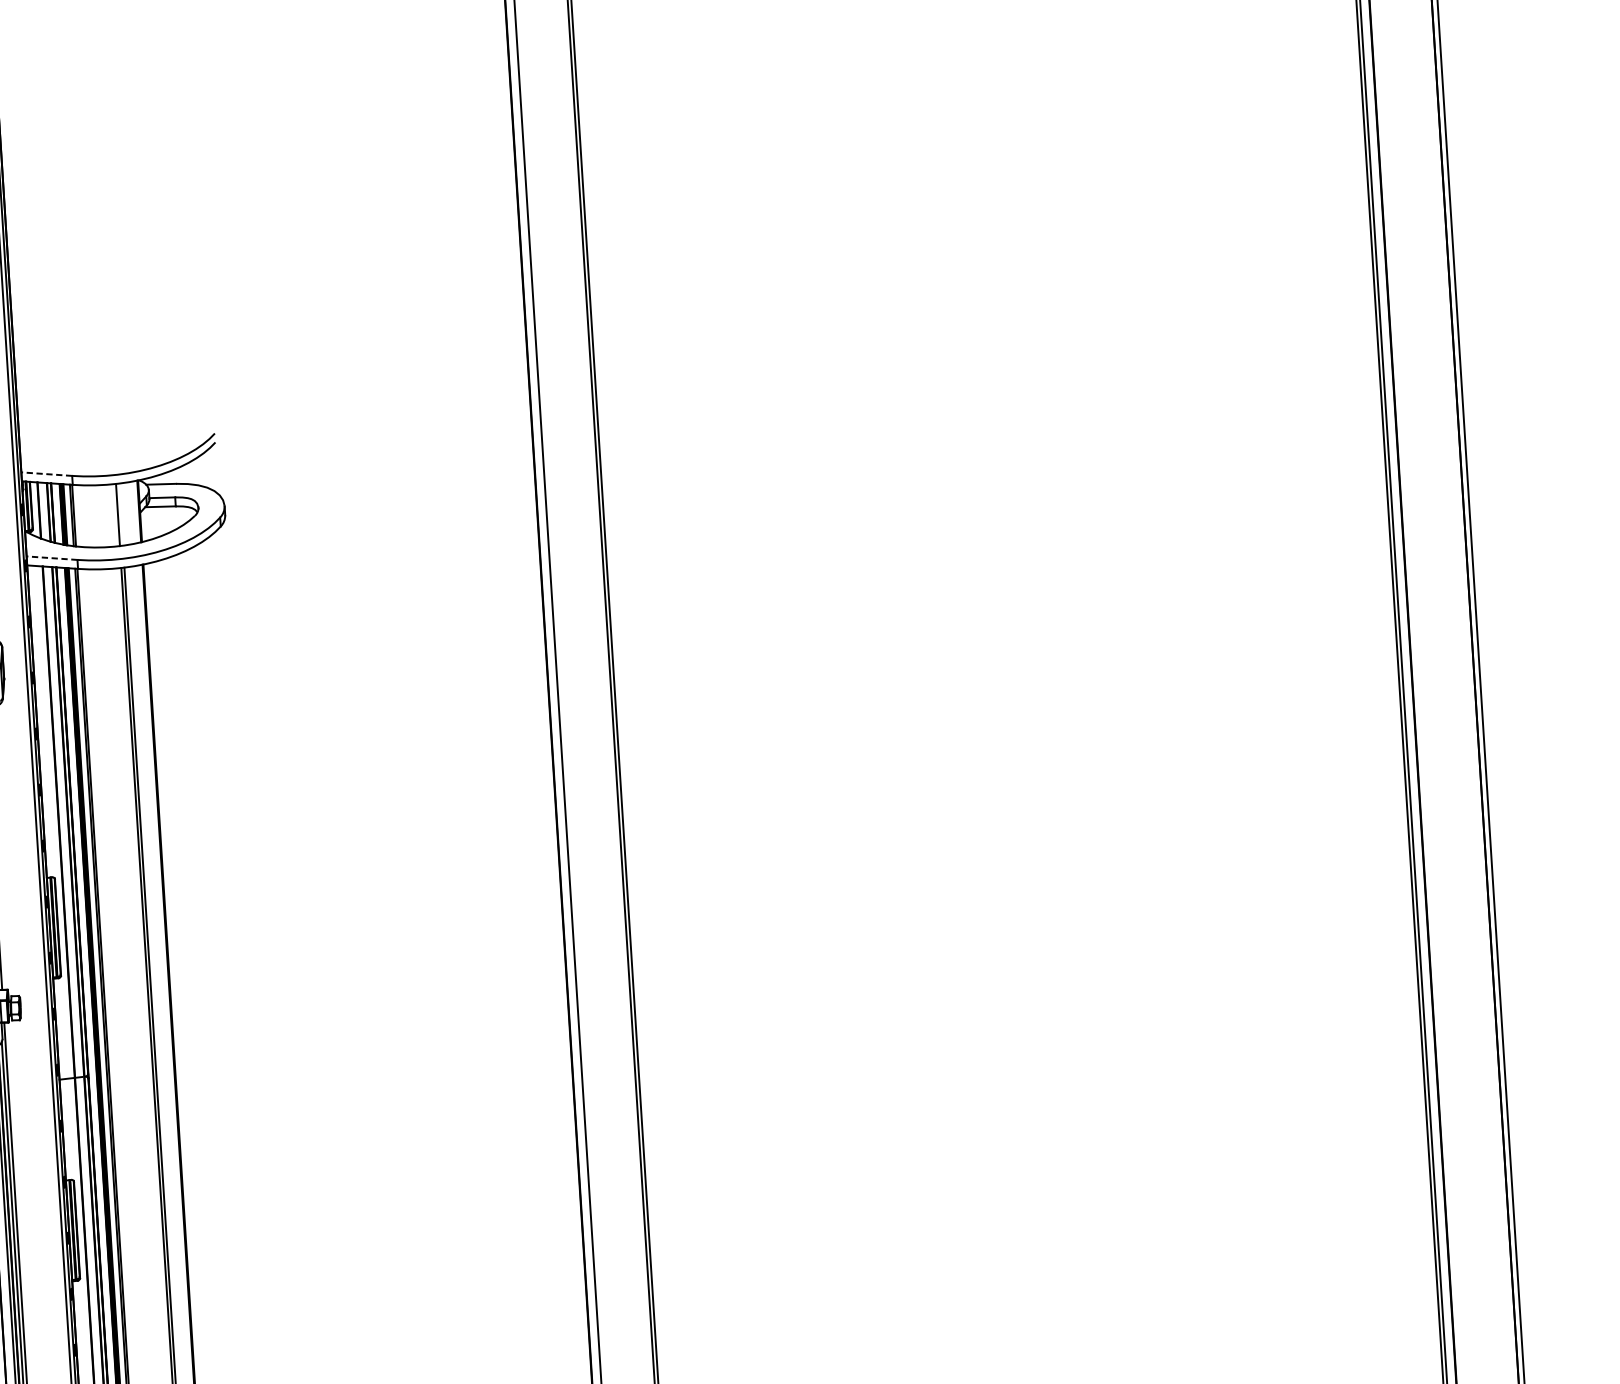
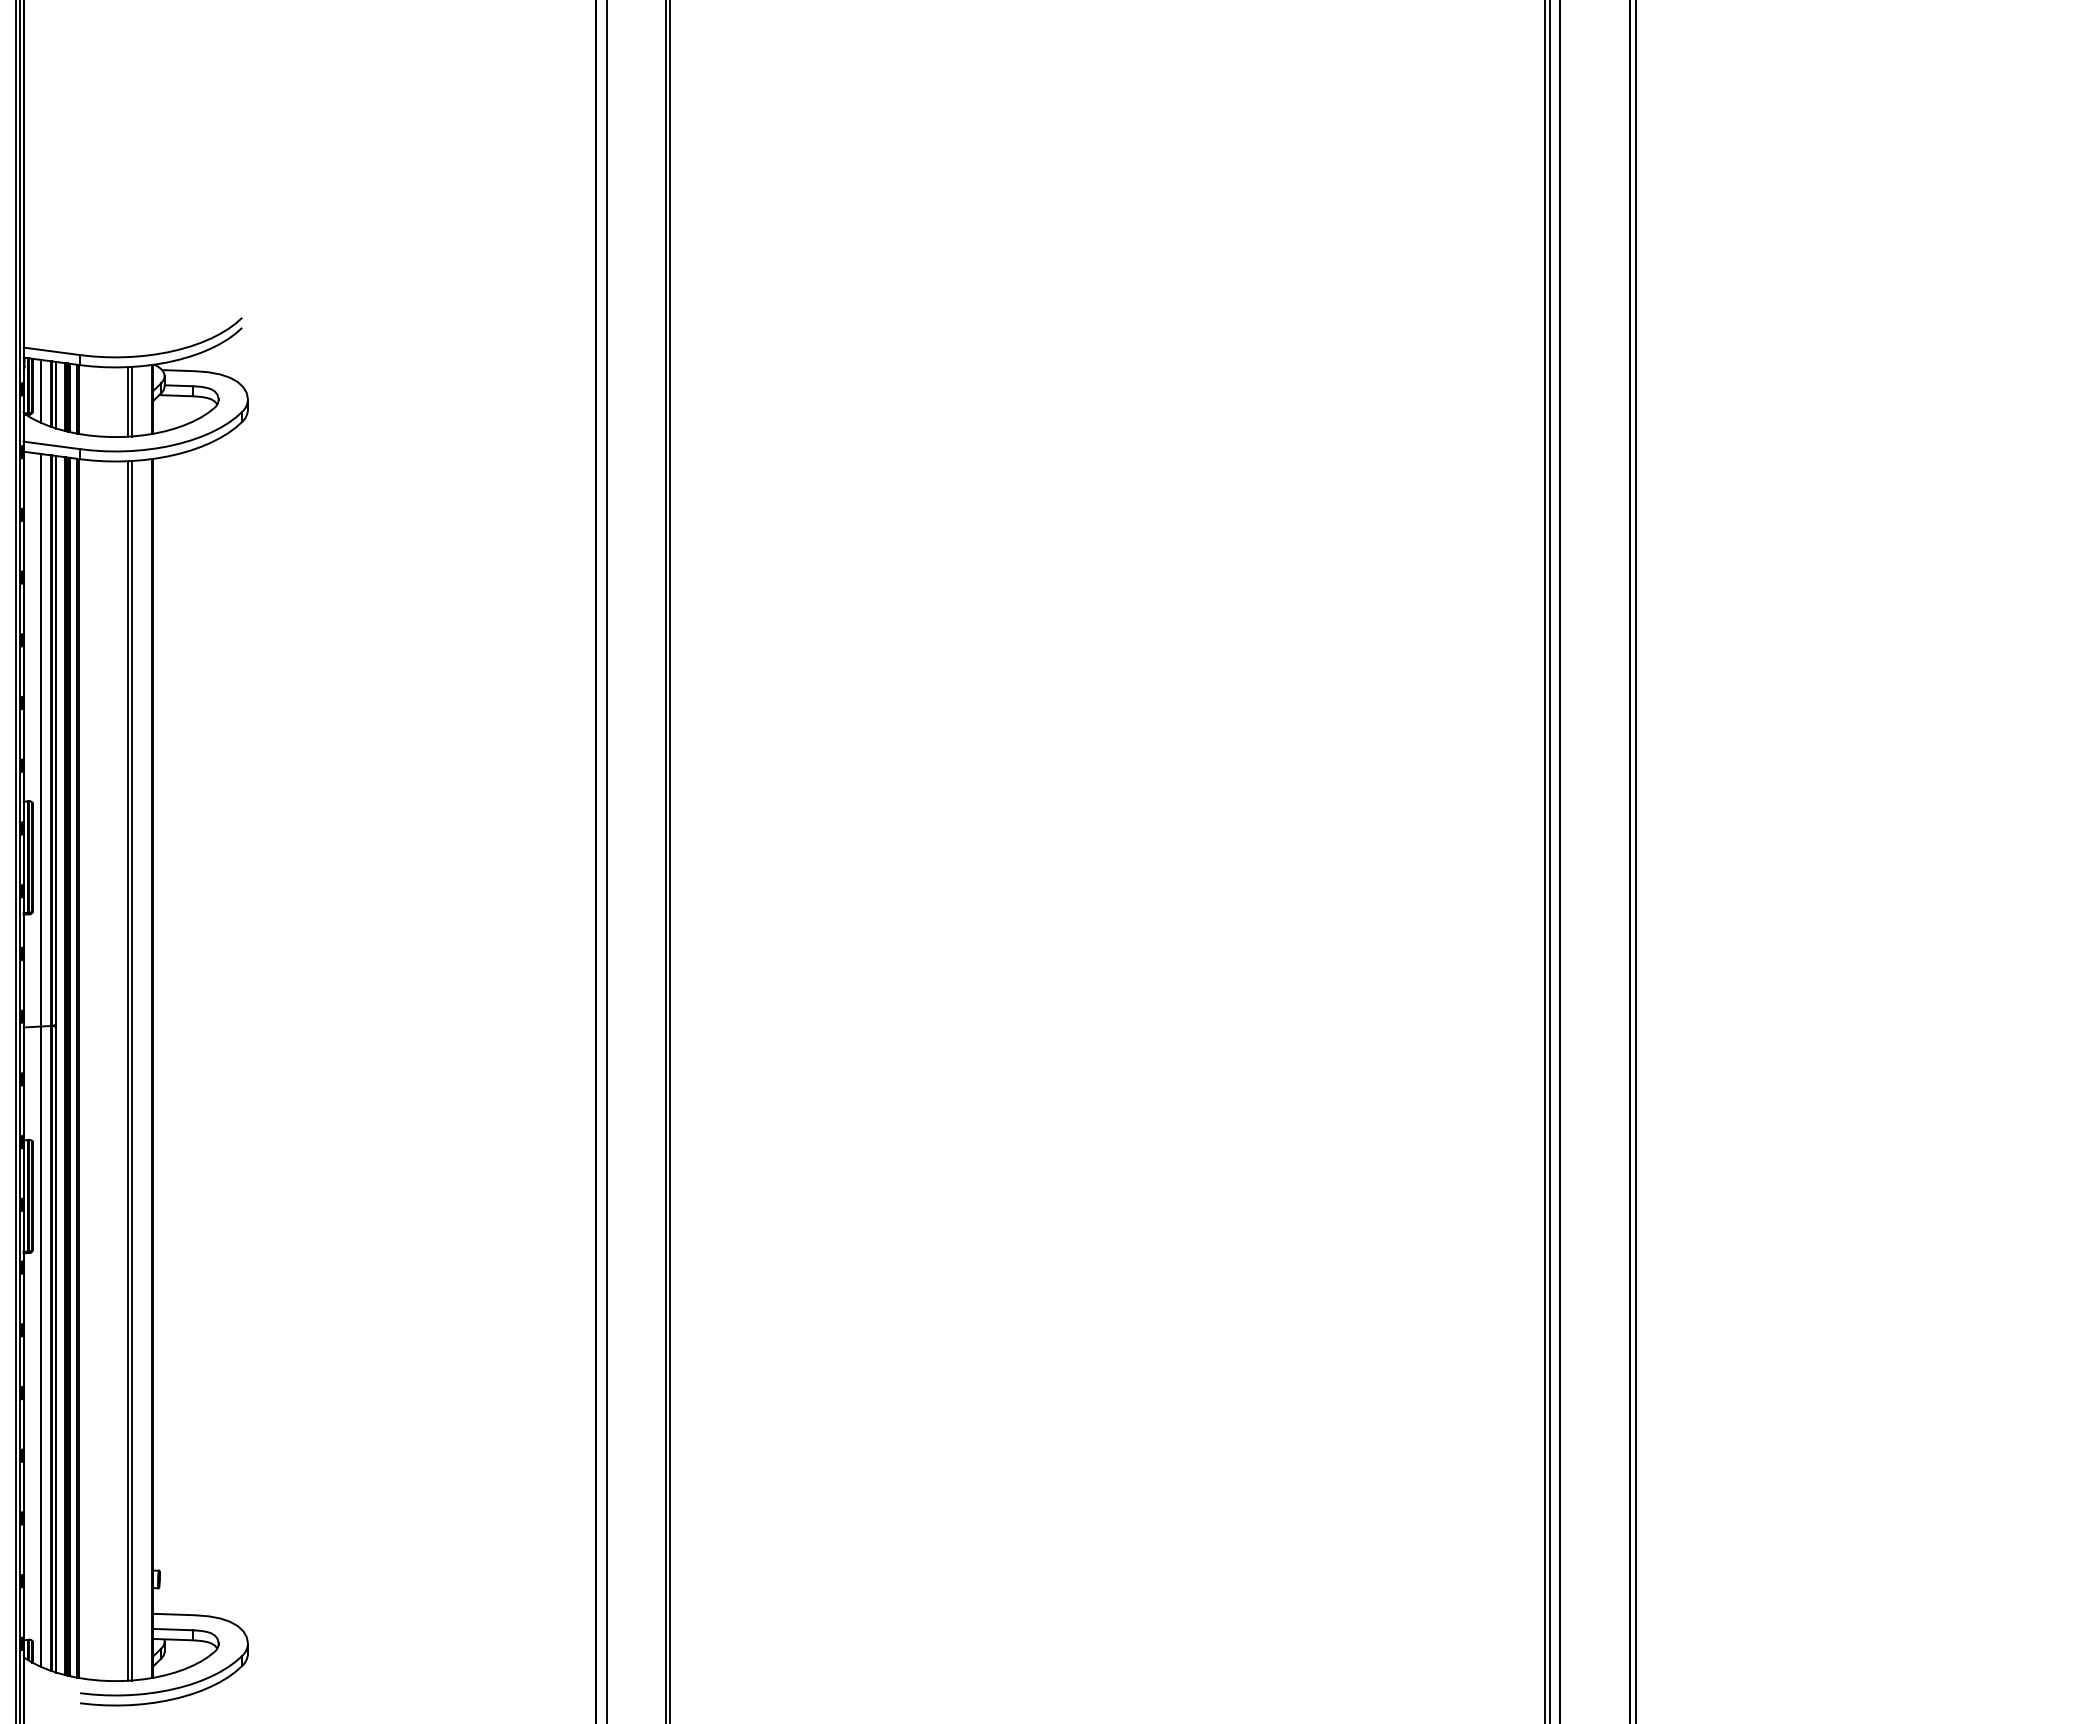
line: (46, 474) -> (51, 351), dashed -> solid
line: (120, 514) -> (131, 401), added
line: (51, 558) -> (51, 445), dashed -> solid

